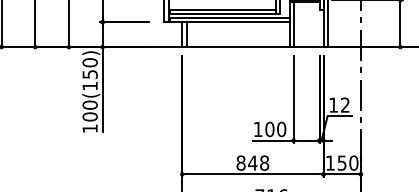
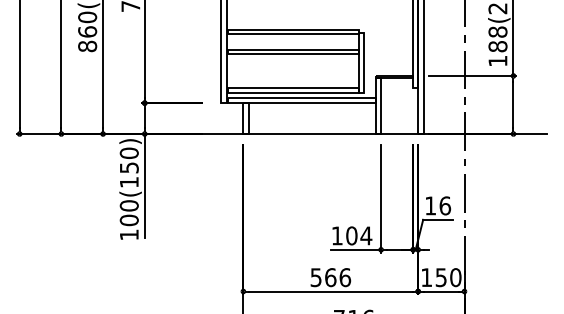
text: (345, 104) -> (445, 205), 12 -> 16
text: (281, 129) -> (366, 235), 100 -> 104
text: (252, 163) -> (330, 277), 848 -> 566

